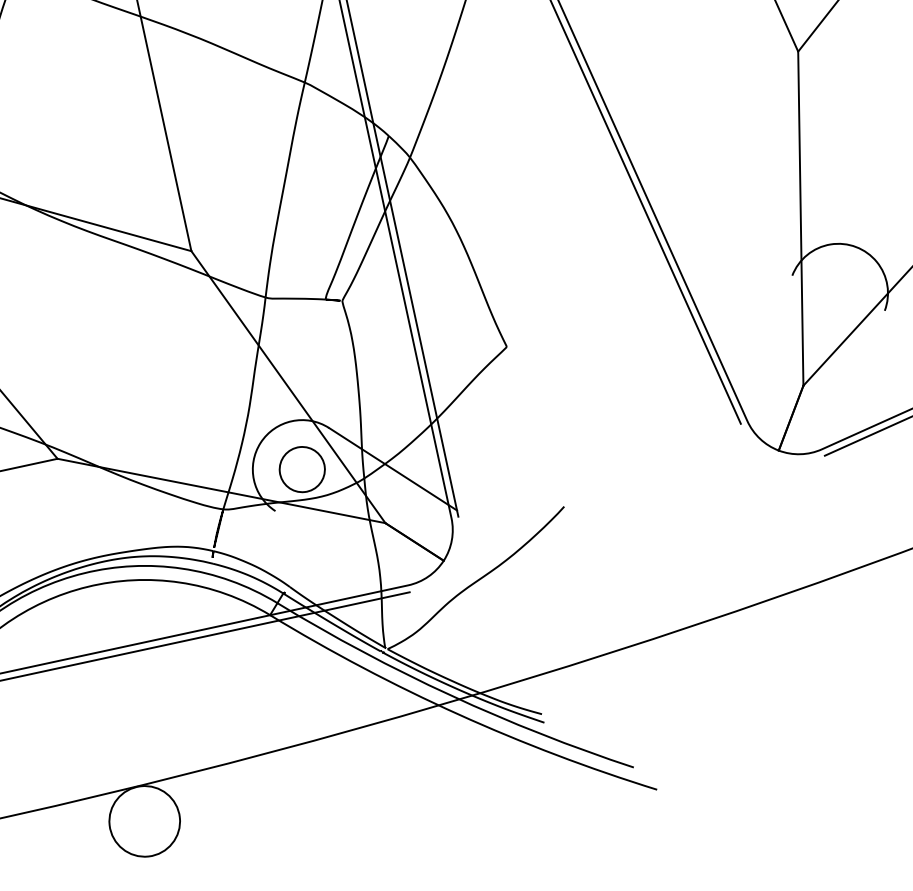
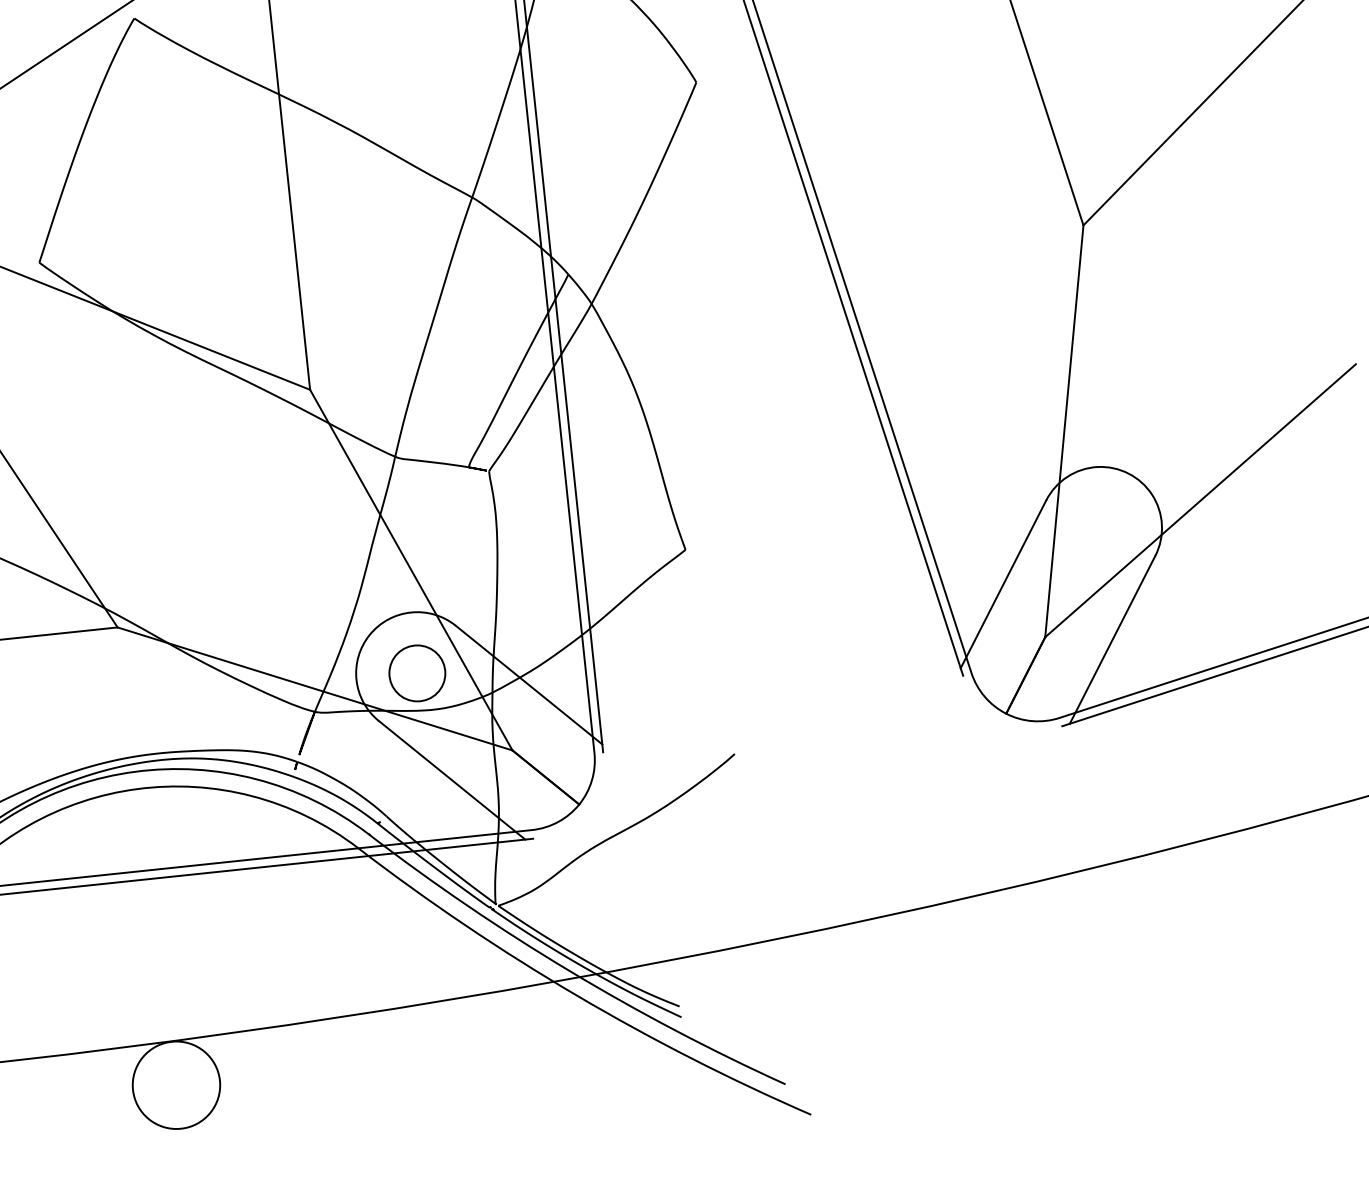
line: (765, 347) -> (1003, 584), added
line: (857, 381) -> (1112, 639), added
line: (338, 551) -> (451, 779), added

